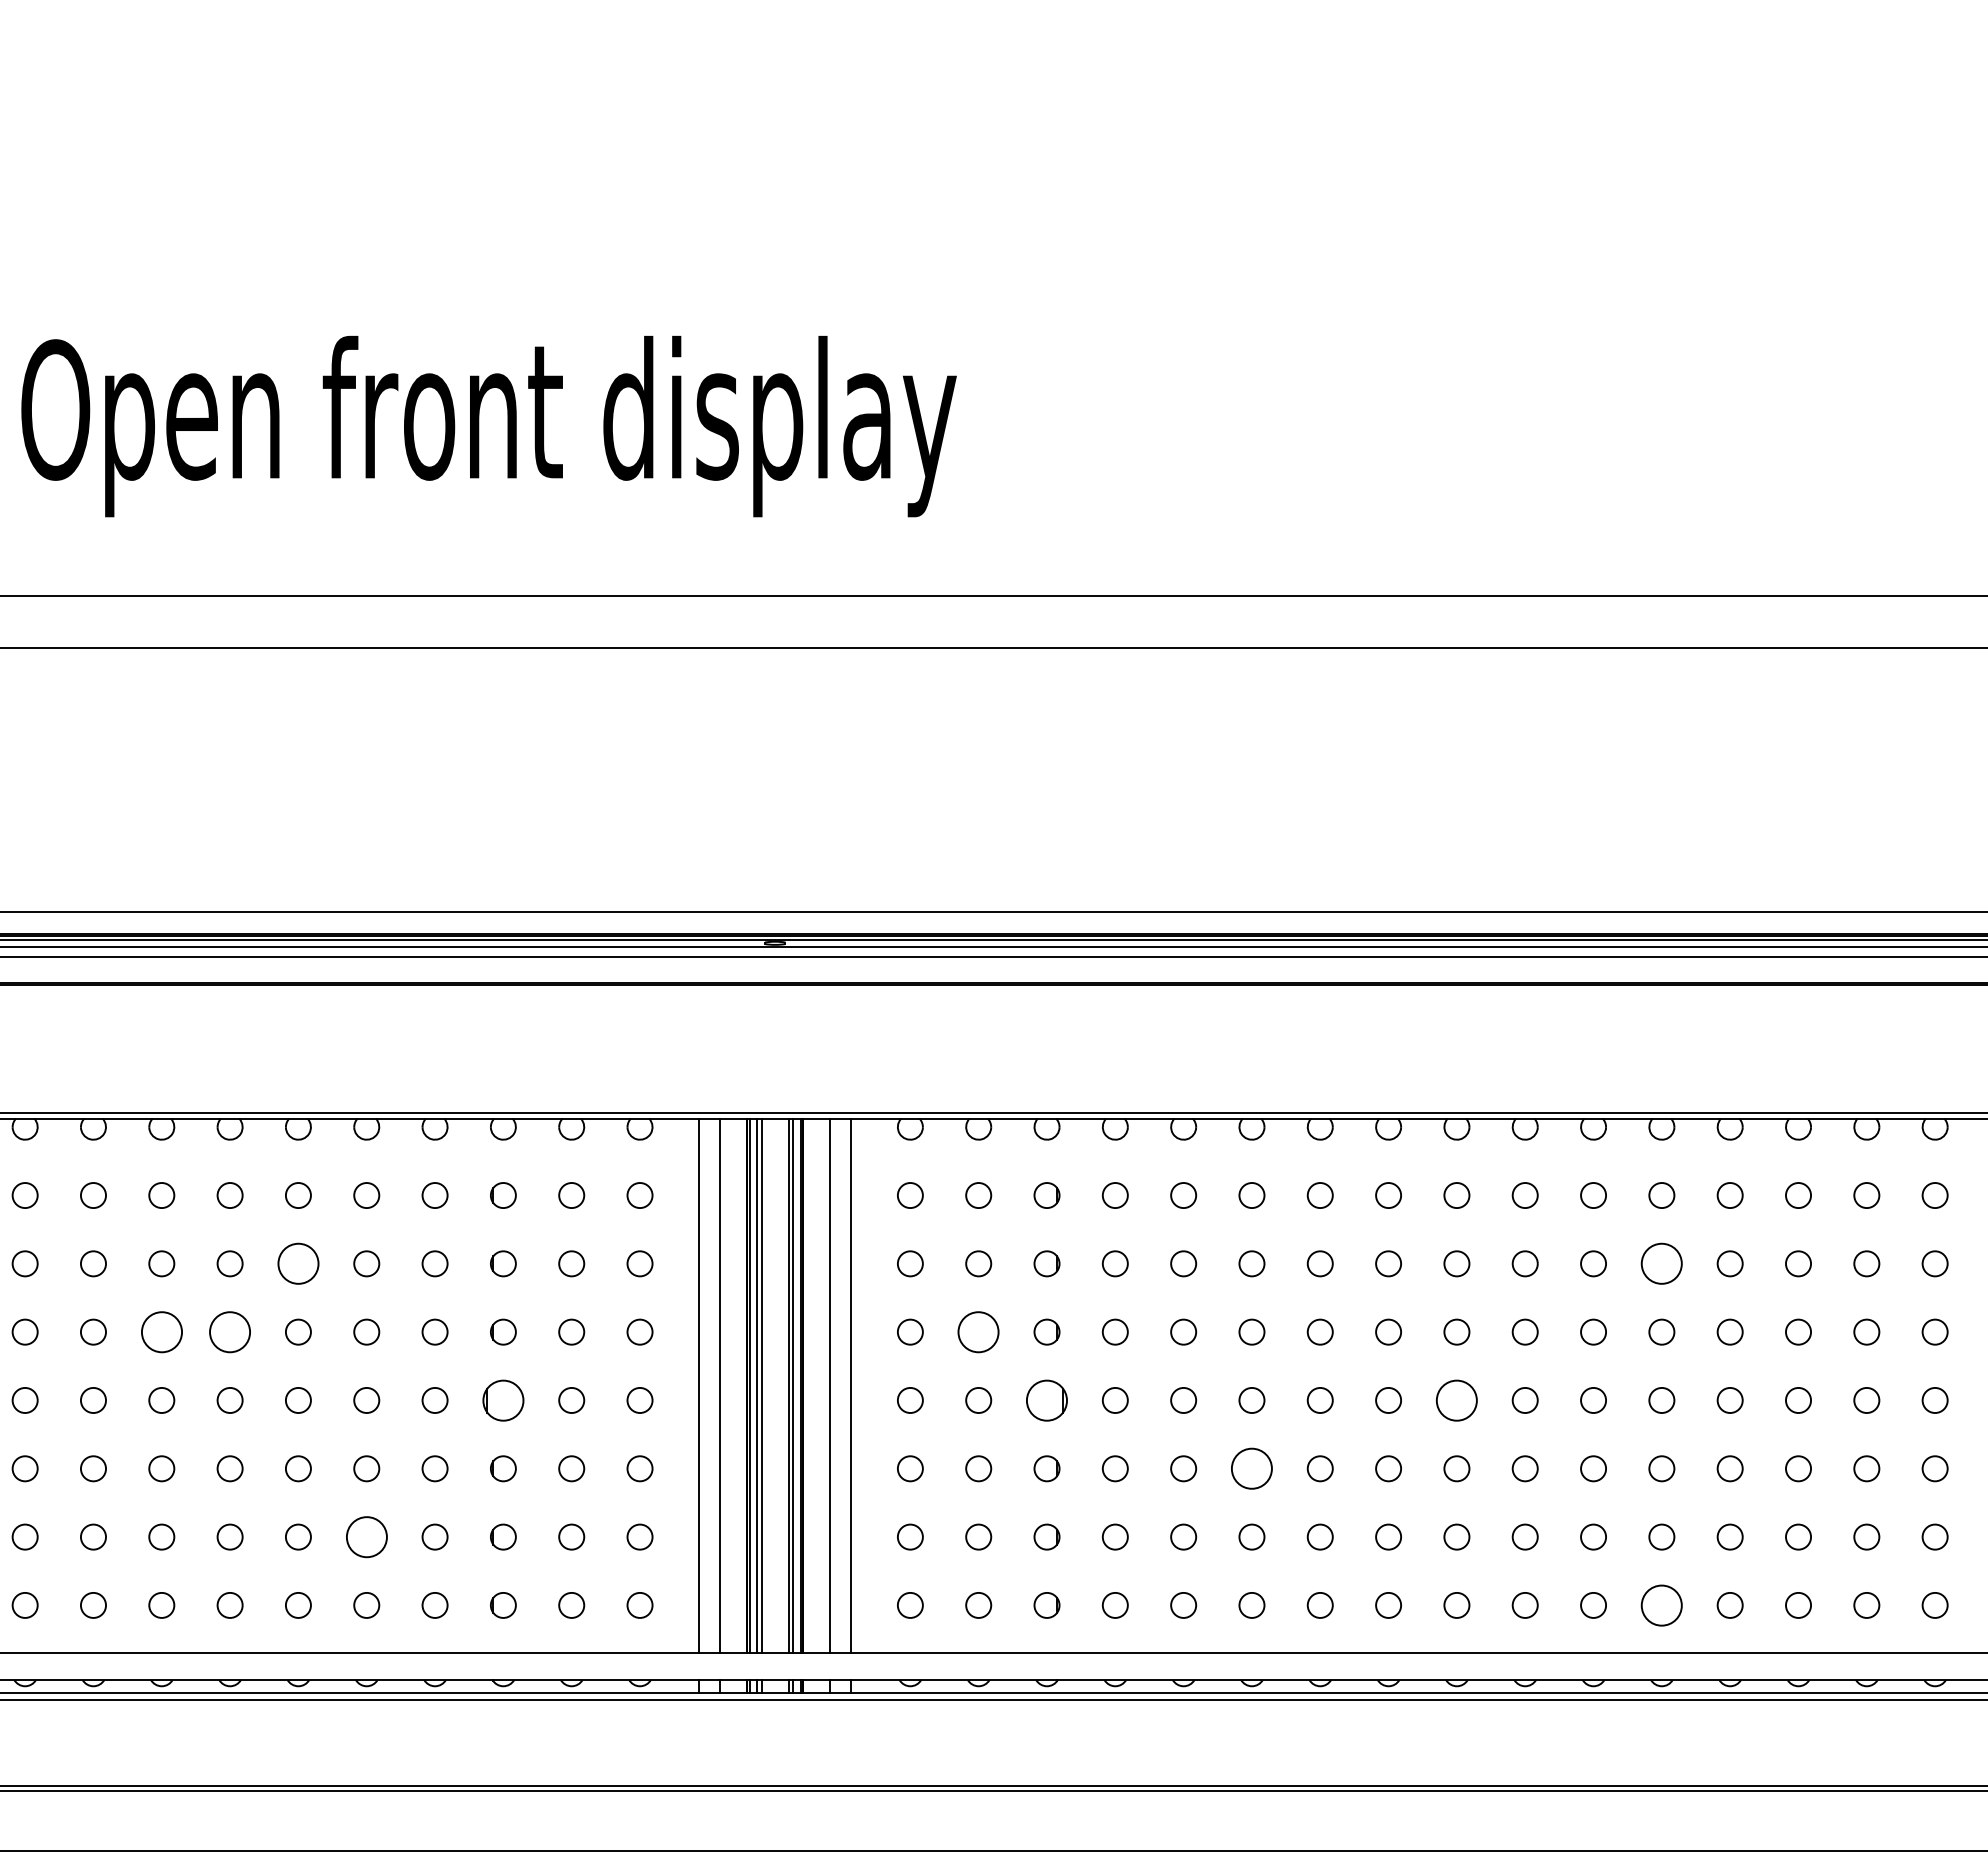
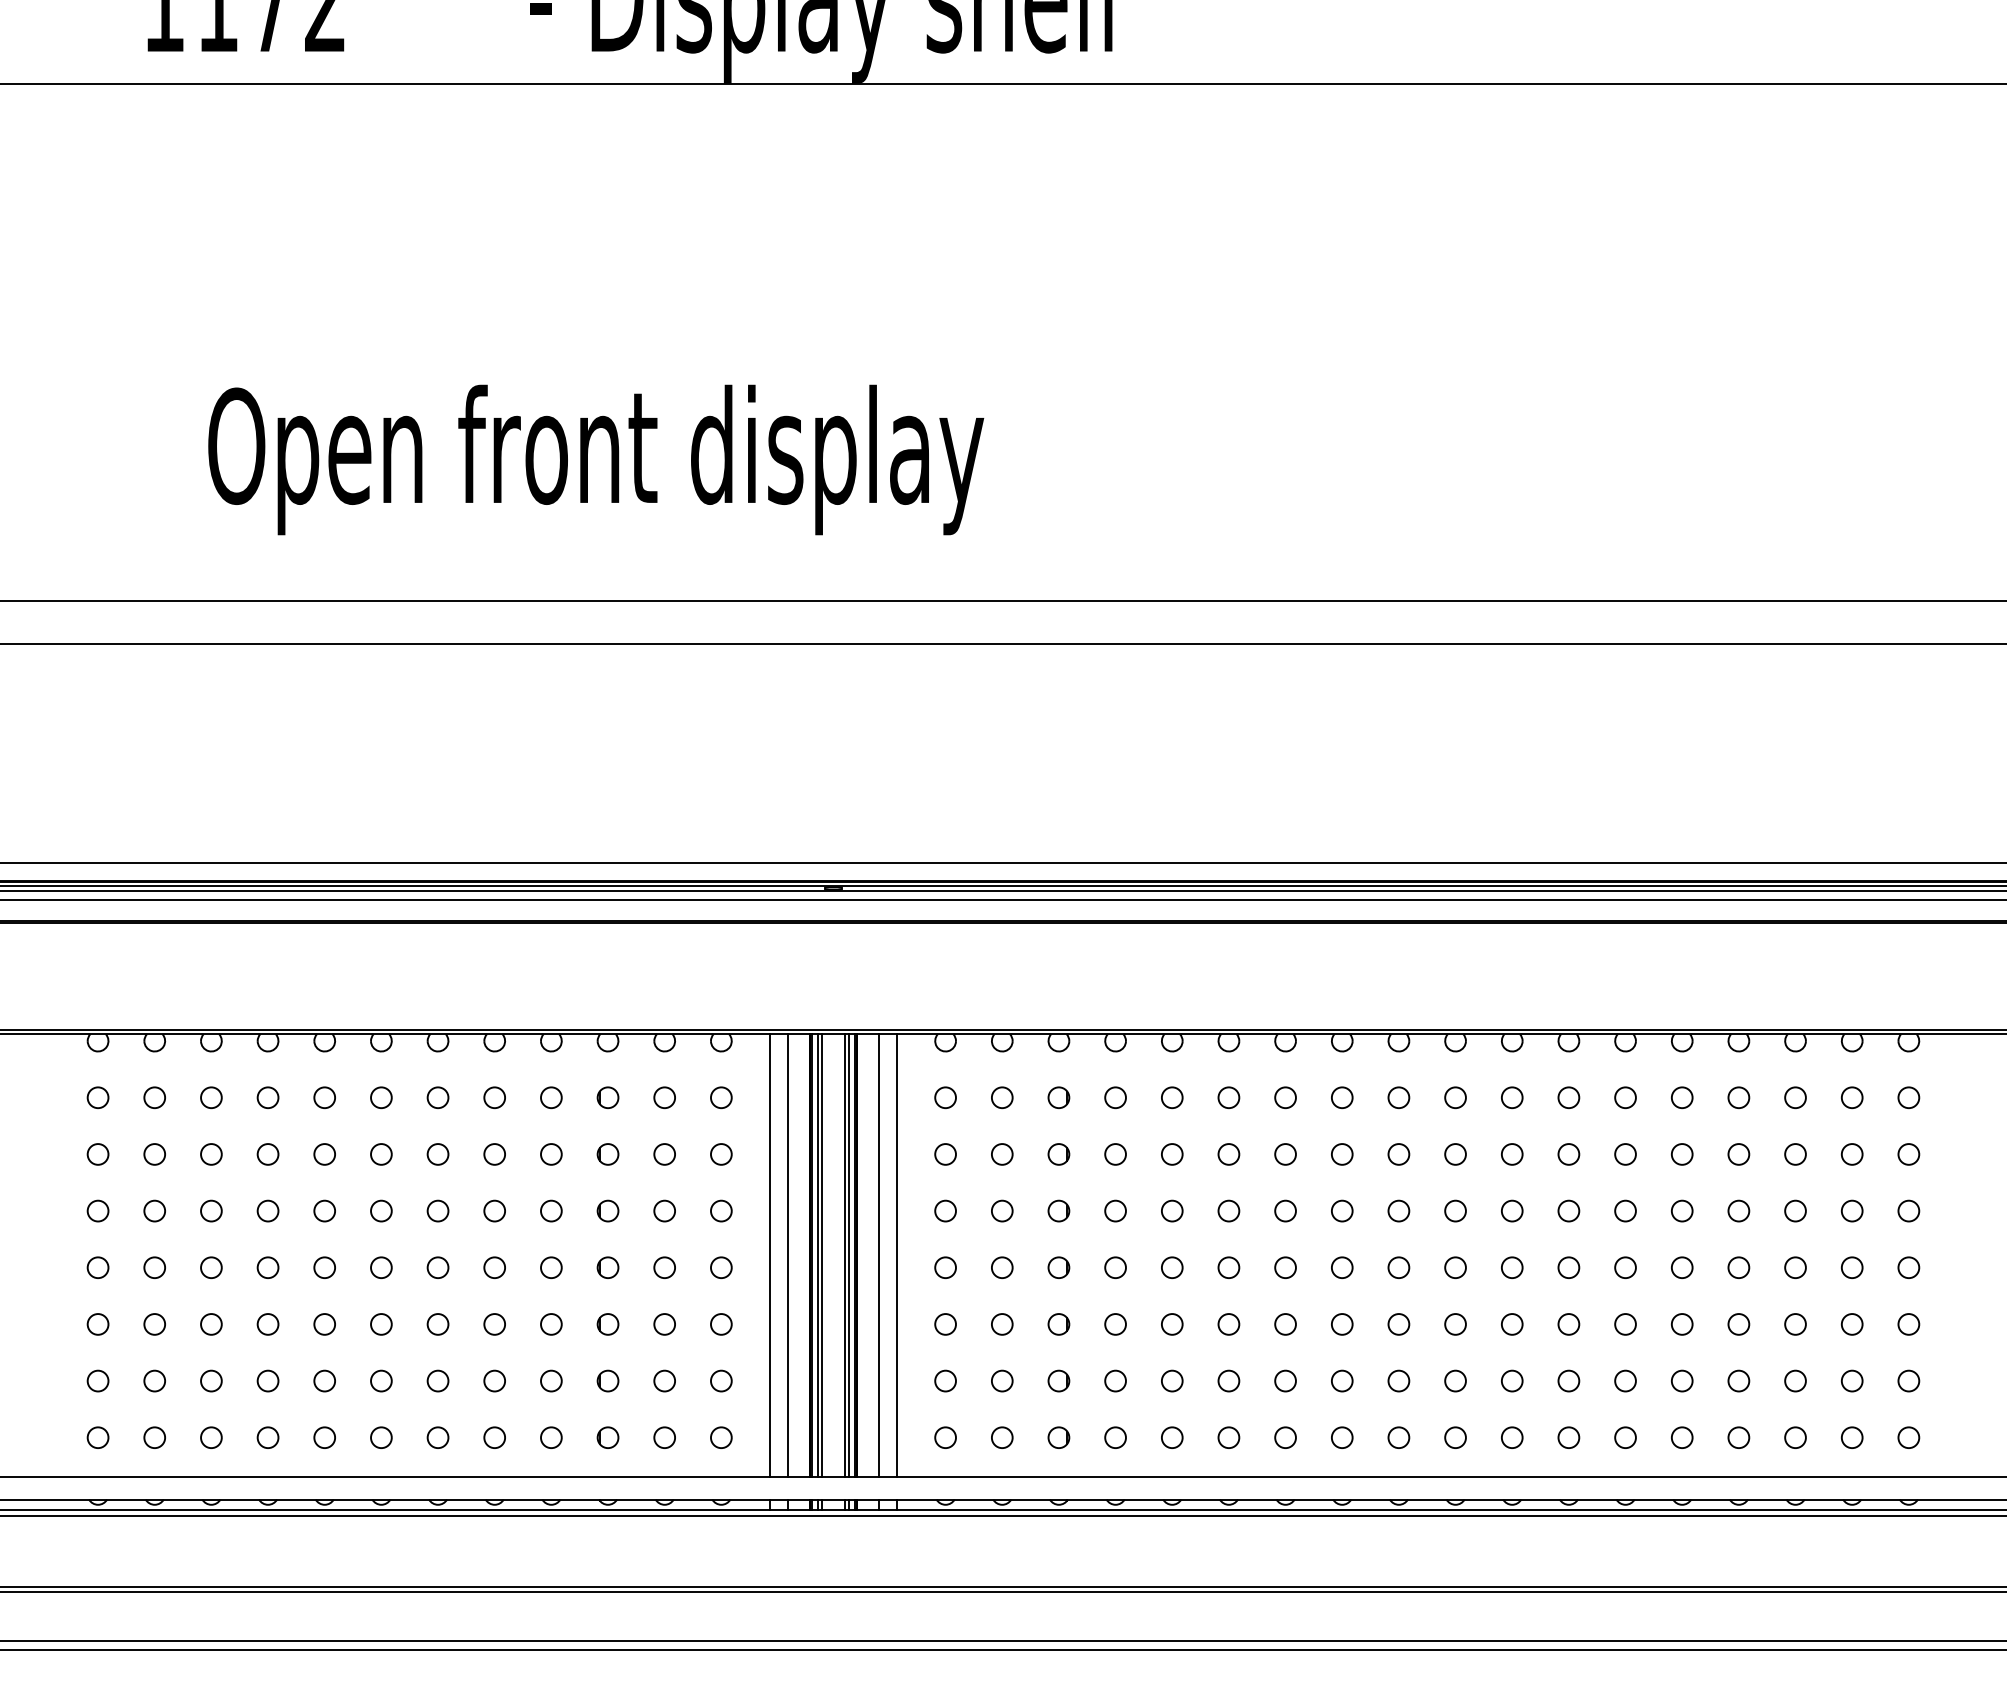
circle: (297, 1263) -> (437, 1154), size x0.62
circle: (1661, 1263) -> (1568, 1154), size x0.62
circle: (161, 1331) -> (324, 1210), size x0.62
circle: (230, 1331) -> (381, 1210), size x0.62
circle: (978, 1331) -> (1002, 1210), size x0.62
part: (502, 1400) -> (607, 1267), size x0.62
part: (1046, 1400) -> (1058, 1267), size x0.62
circle: (1456, 1400) -> (1398, 1267), size x0.62
circle: (1251, 1468) -> (1228, 1324), size x0.62
circle: (366, 1536) -> (494, 1380), size x0.62
circle: (1661, 1605) -> (1568, 1437), size x0.62

